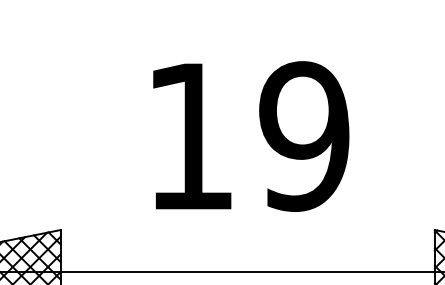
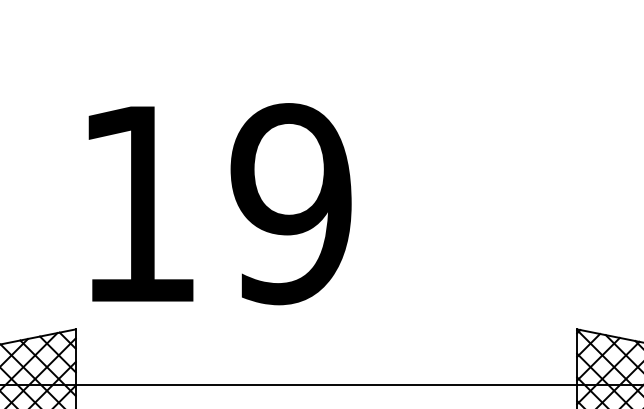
text: (250, 136) -> (219, 204), moved

